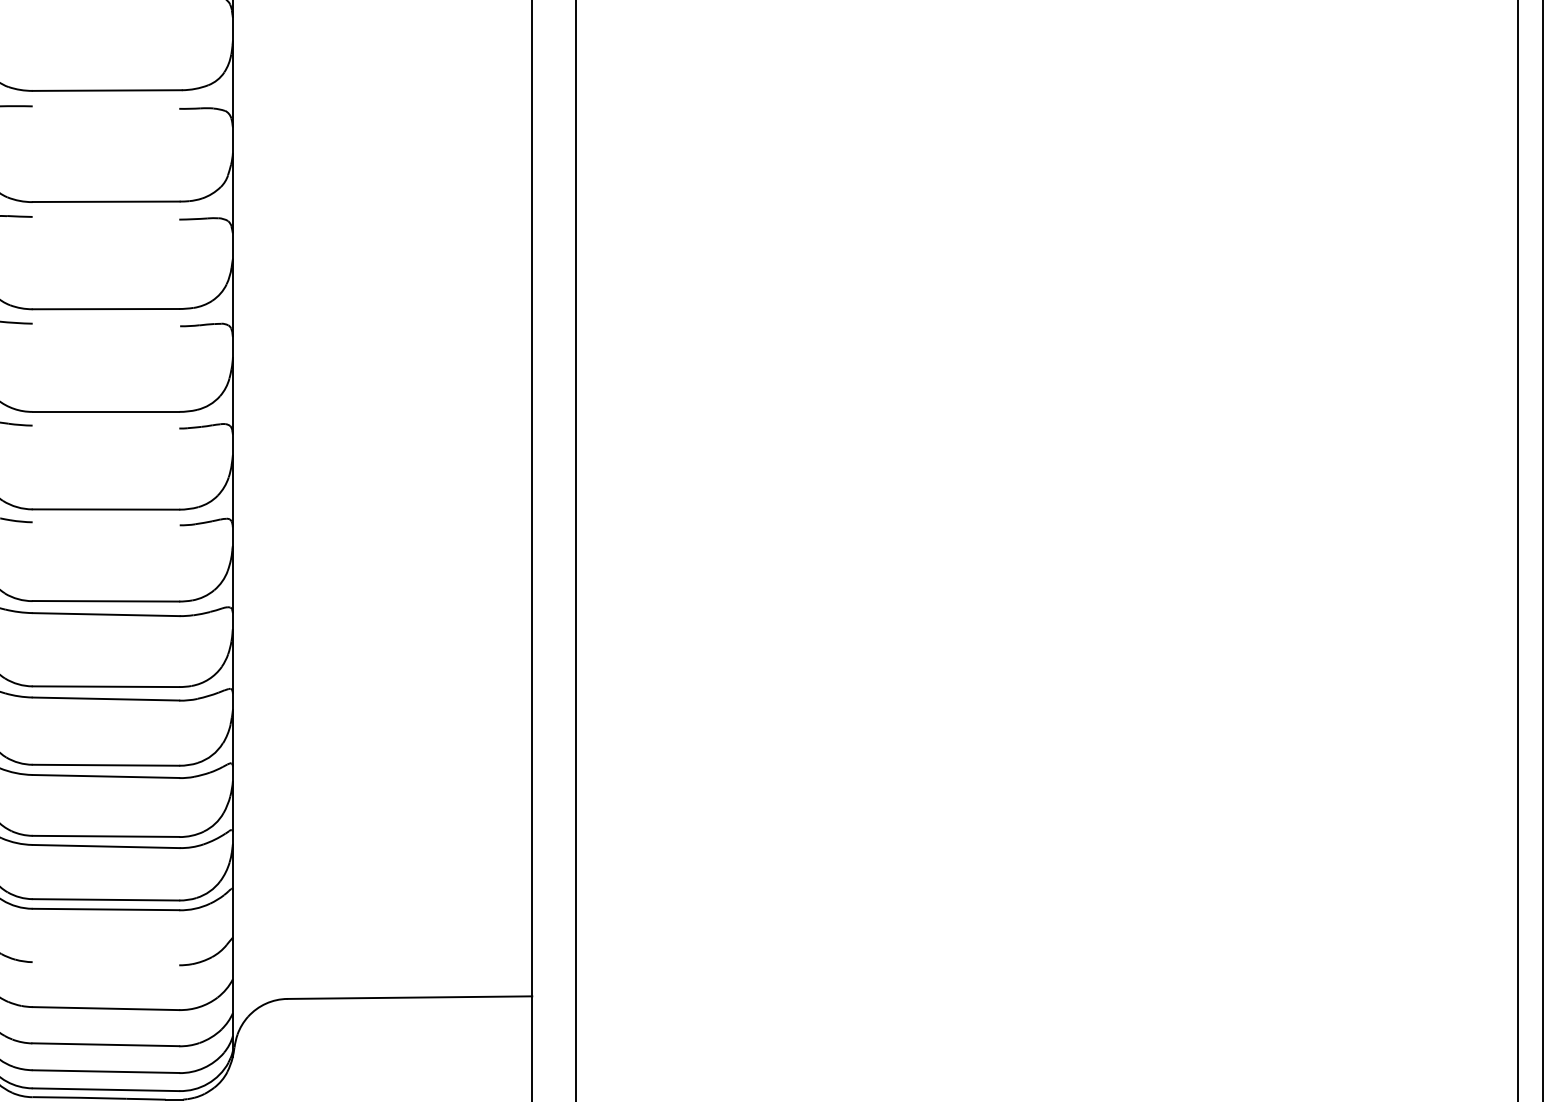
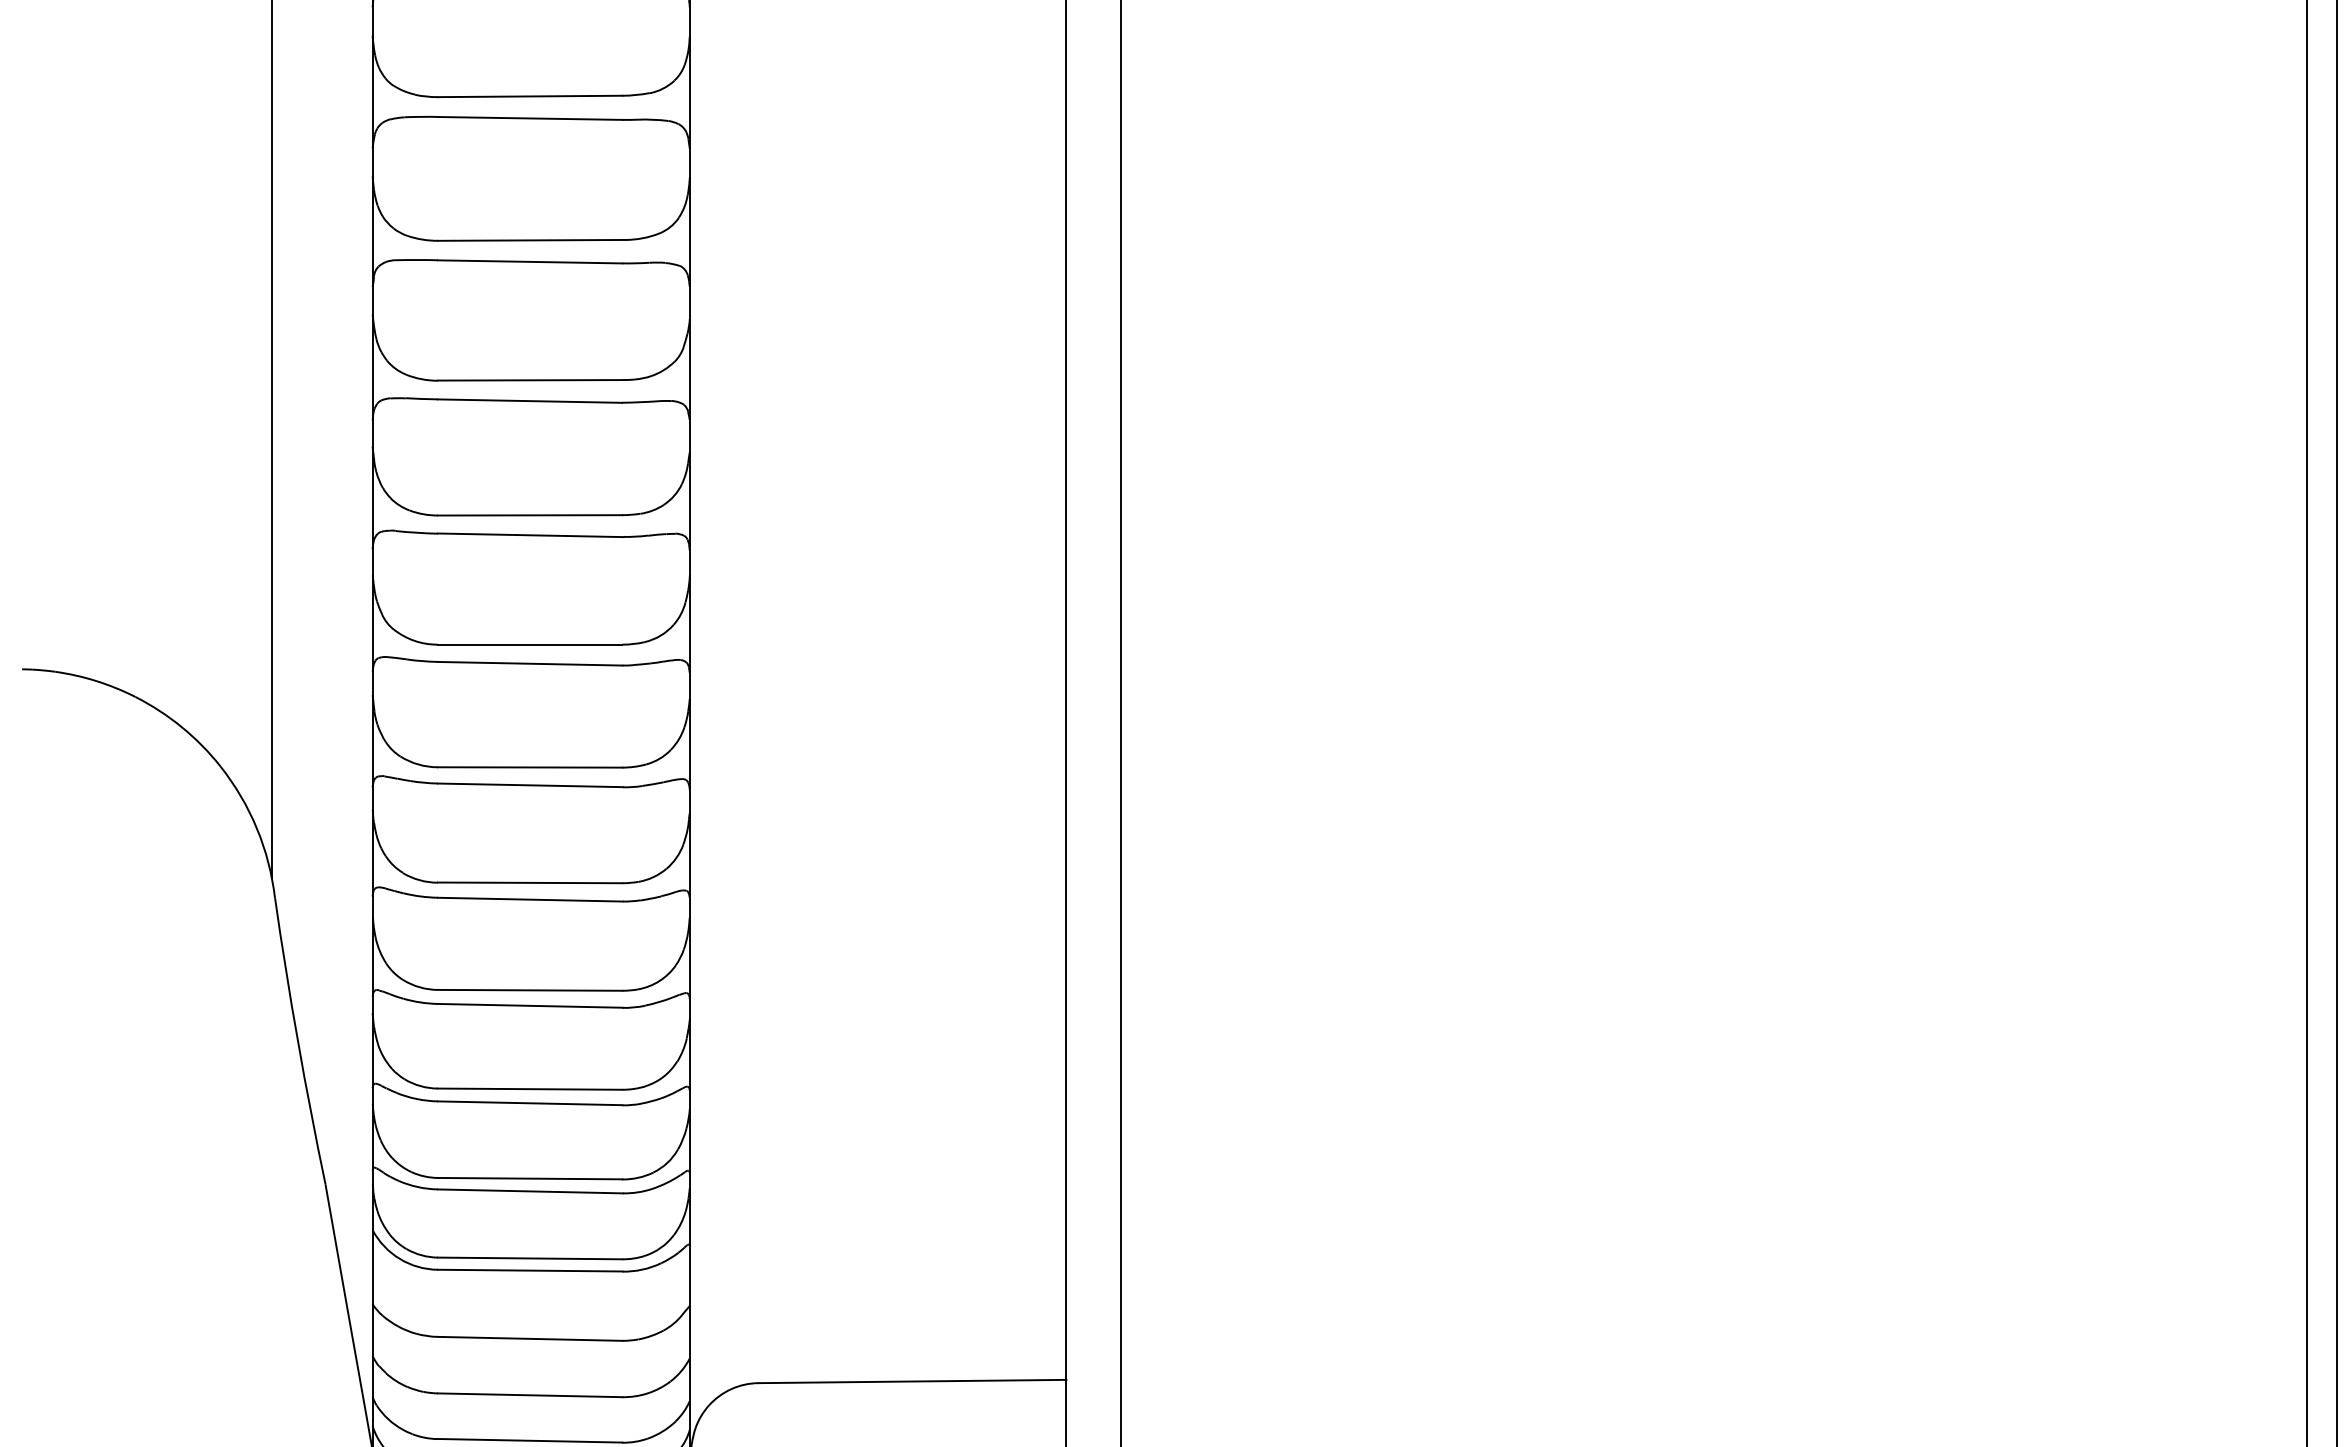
line: (105, 107) -> (529, 261), added
line: (105, 217) -> (529, 400), added
line: (106, 325) -> (530, 535), added
line: (105, 426) -> (529, 663), added
line: (105, 523) -> (529, 785), added
line: (105, 963) -> (529, 1338), added

